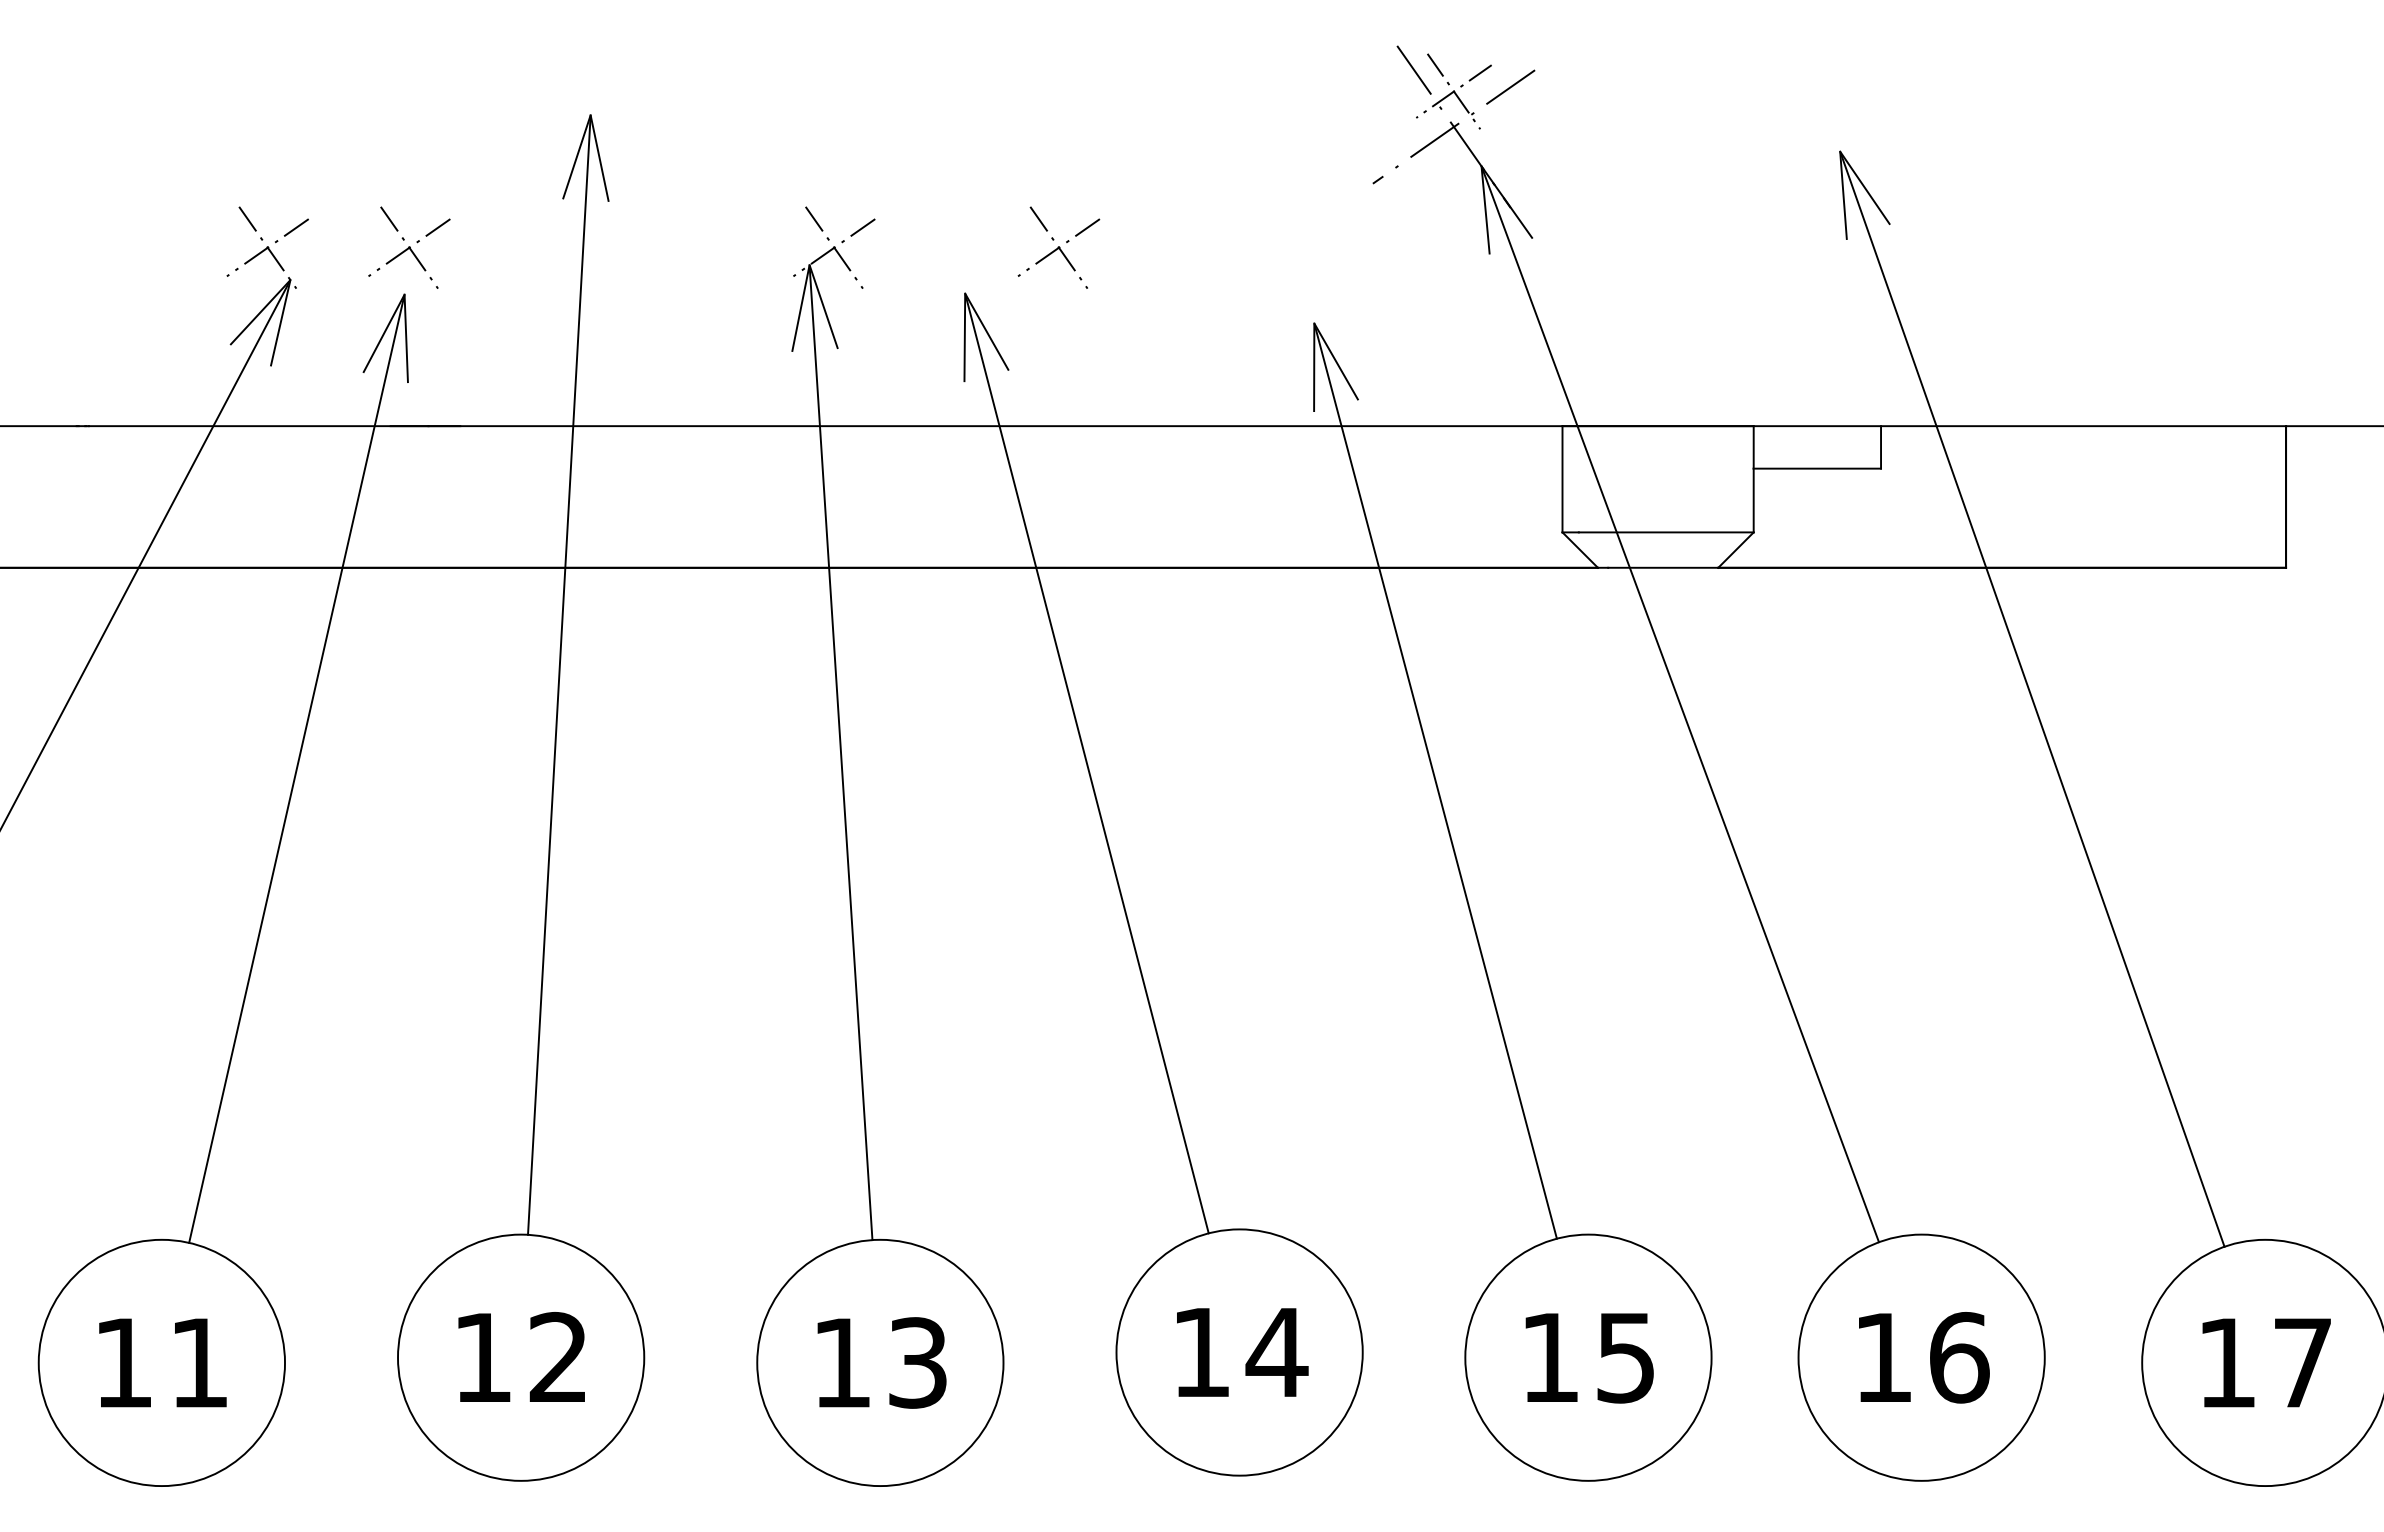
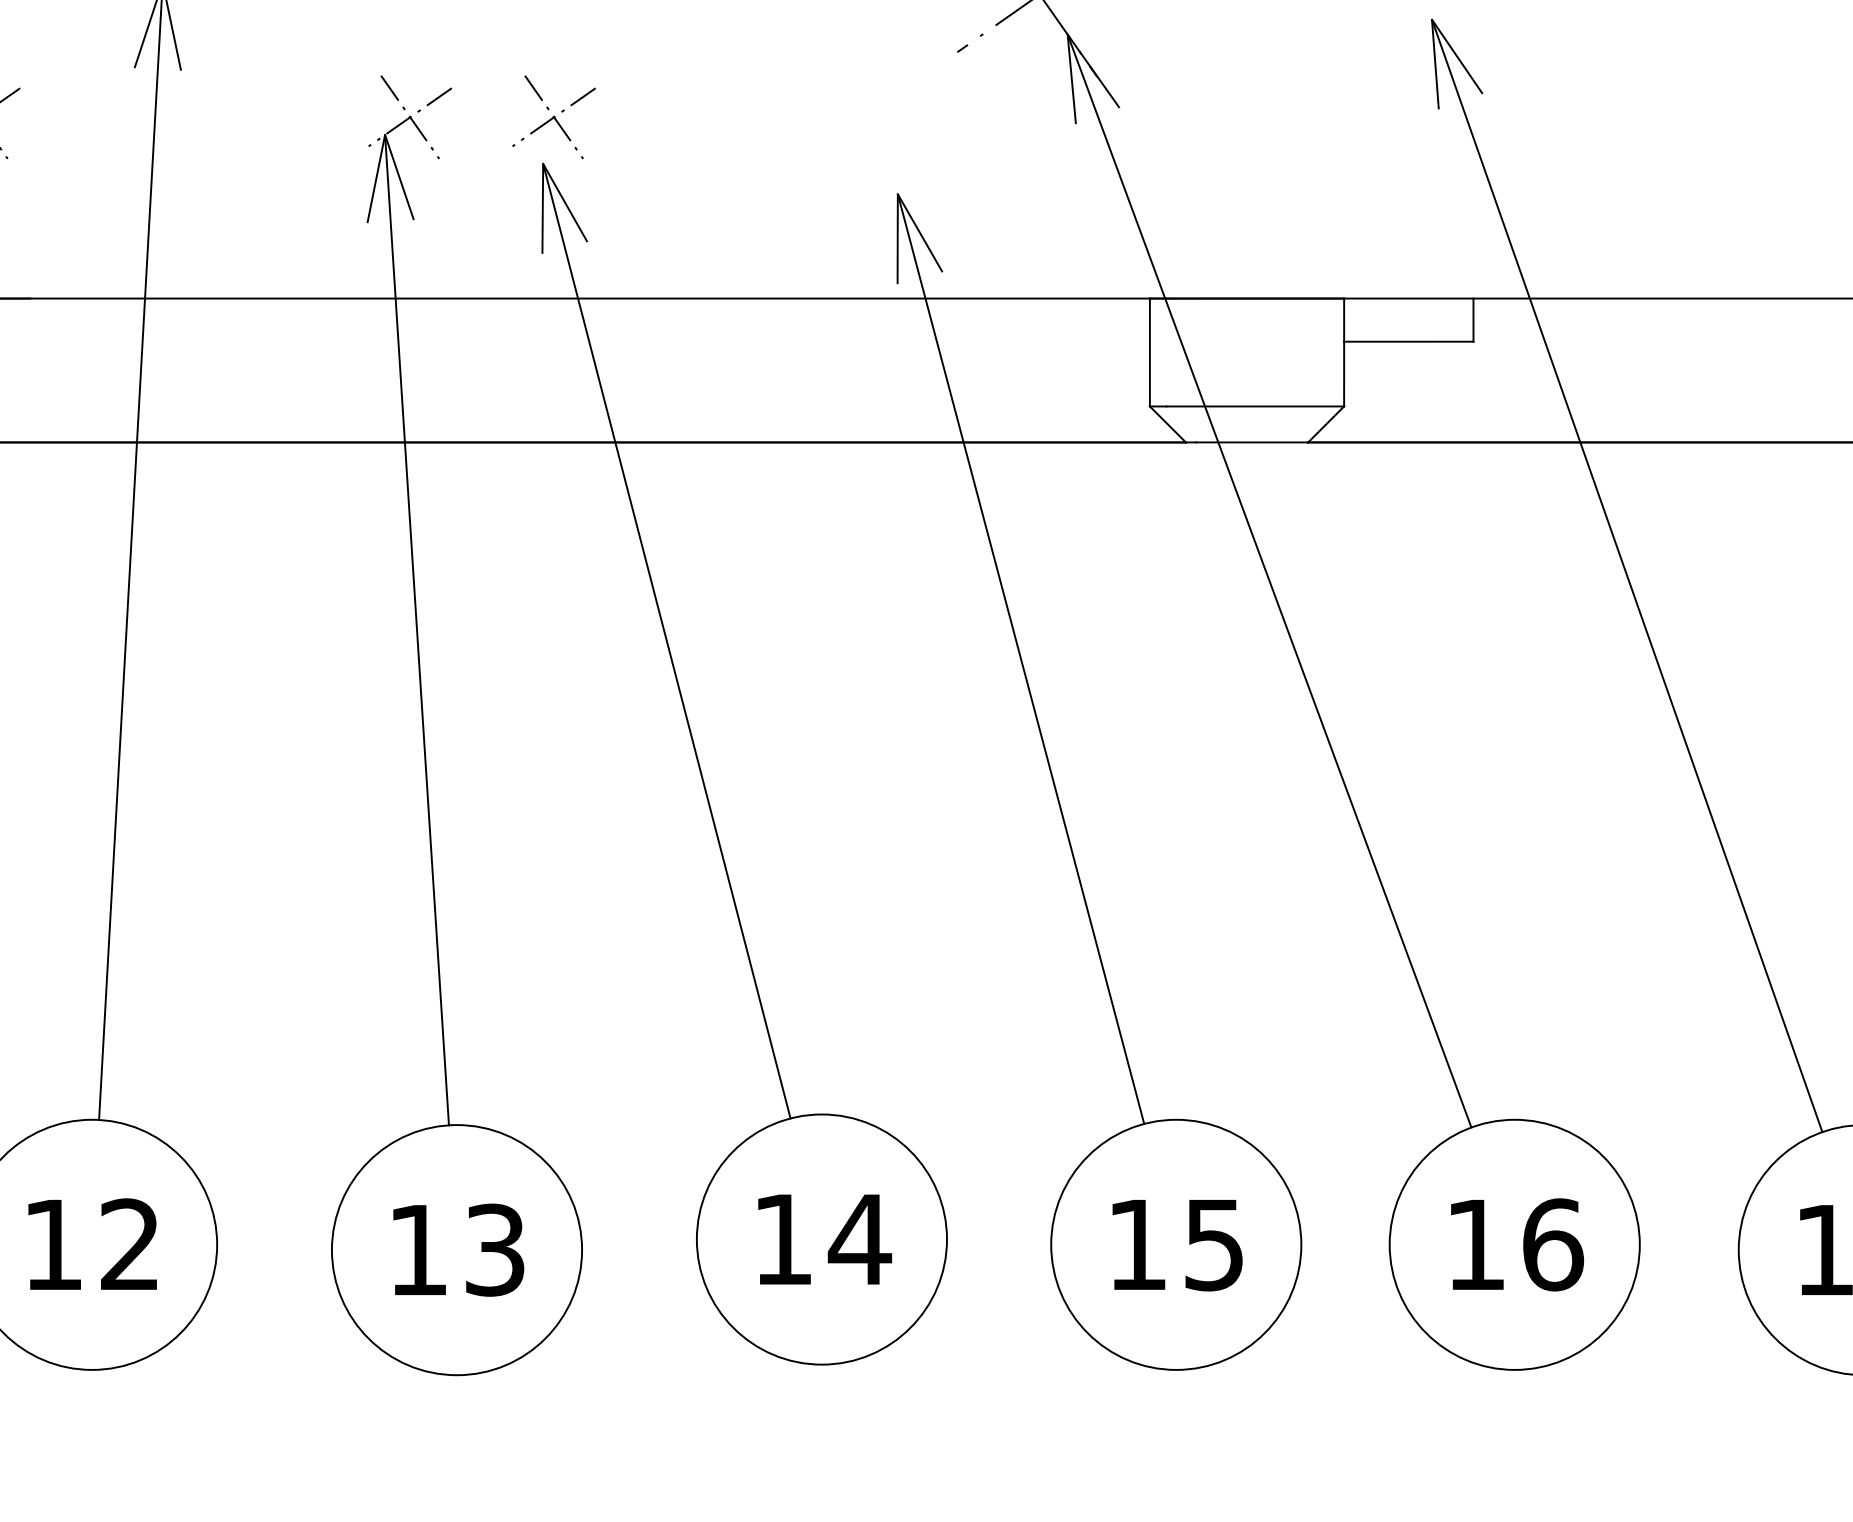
part: (1058, 247) -> (553, 117), moved

